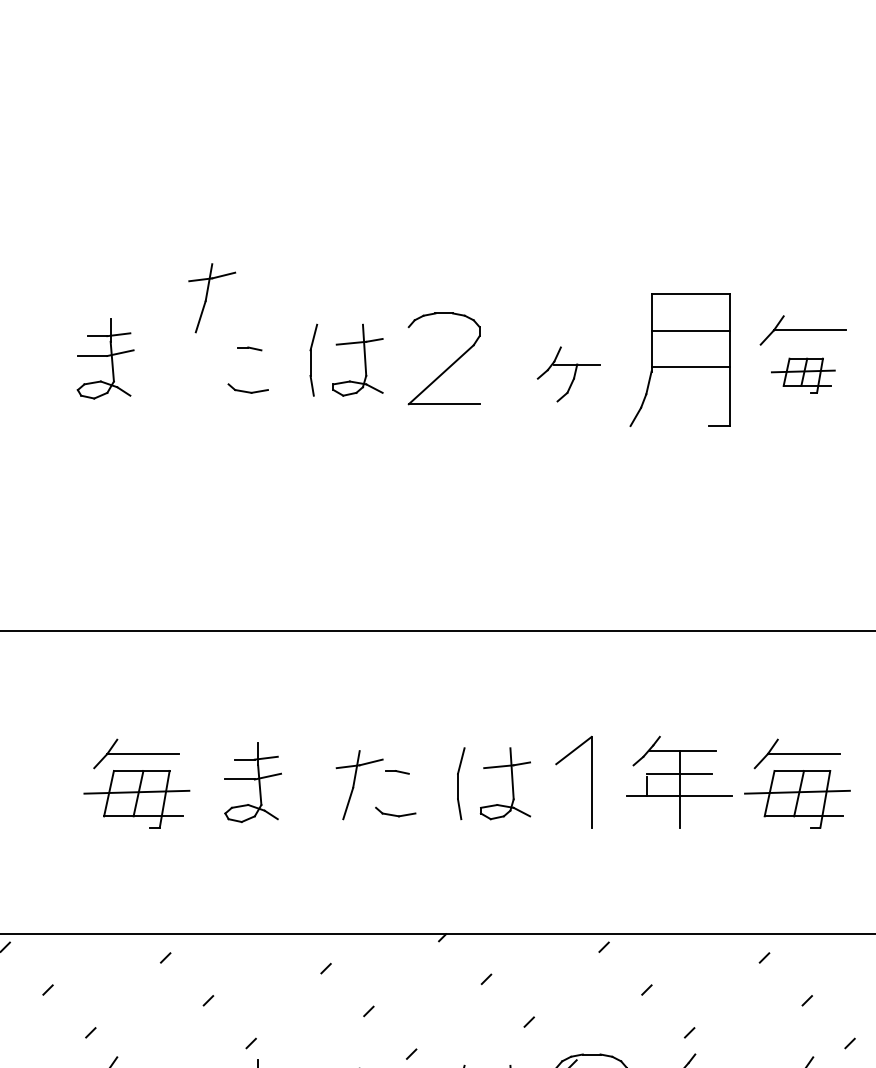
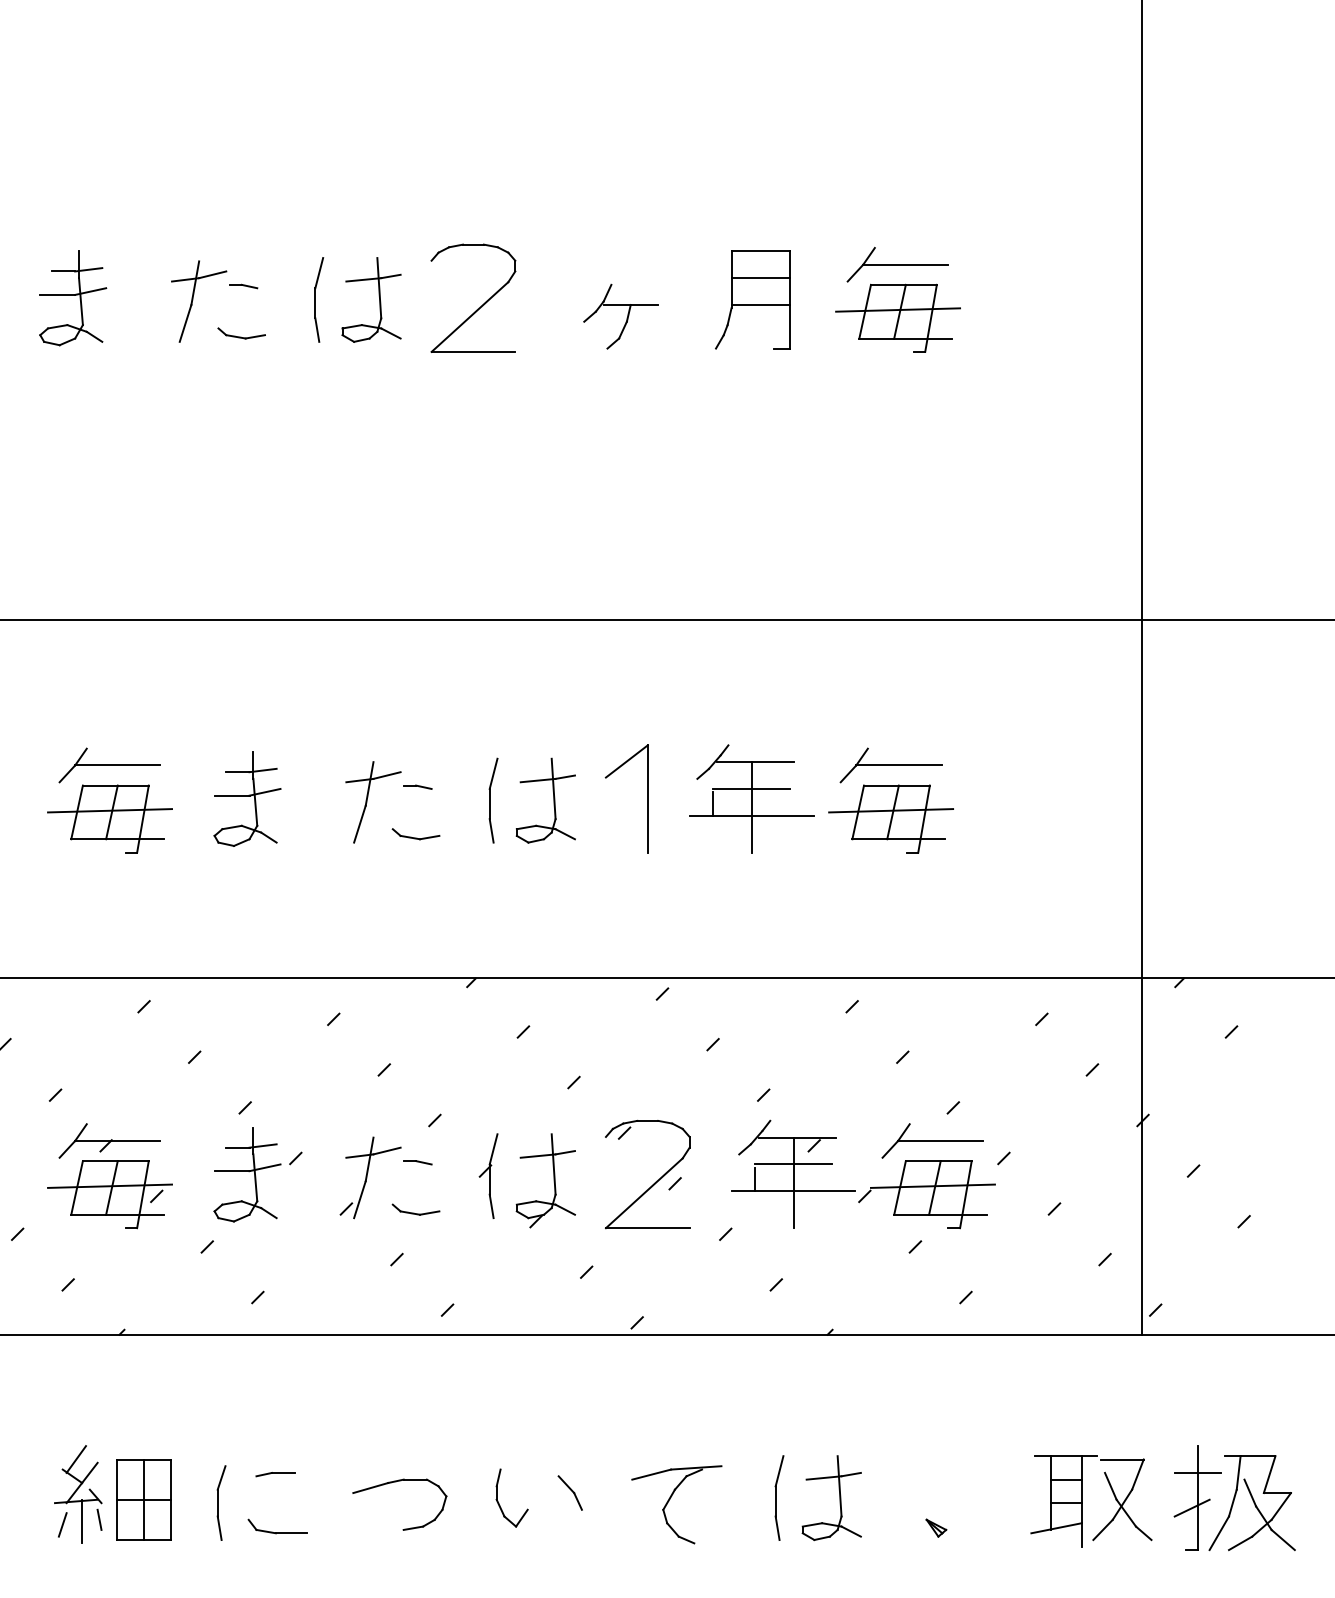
part: (207, 297) -> (193, 300), moved
part: (680, 359) -> (752, 299), size x0.62
part: (802, 375) -> (897, 317), size x1.67

